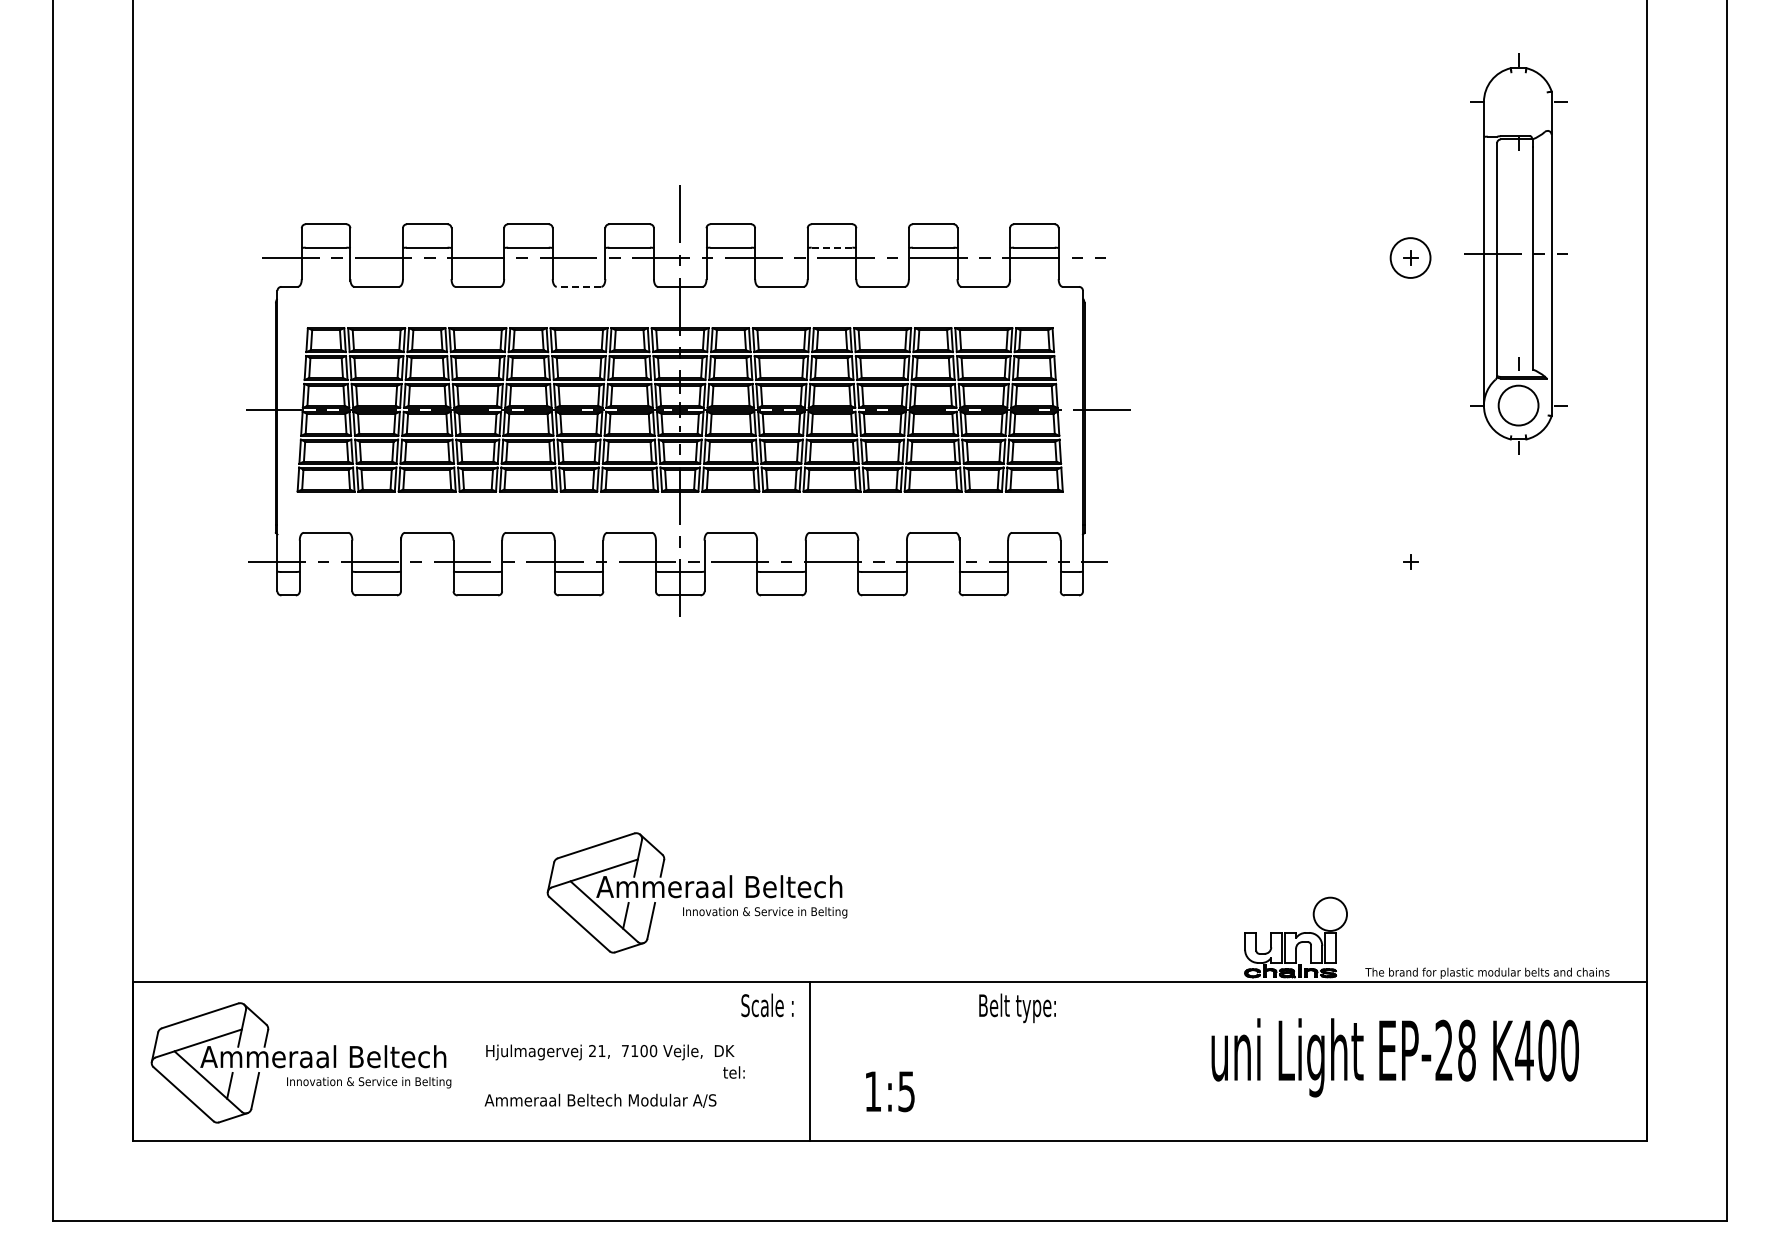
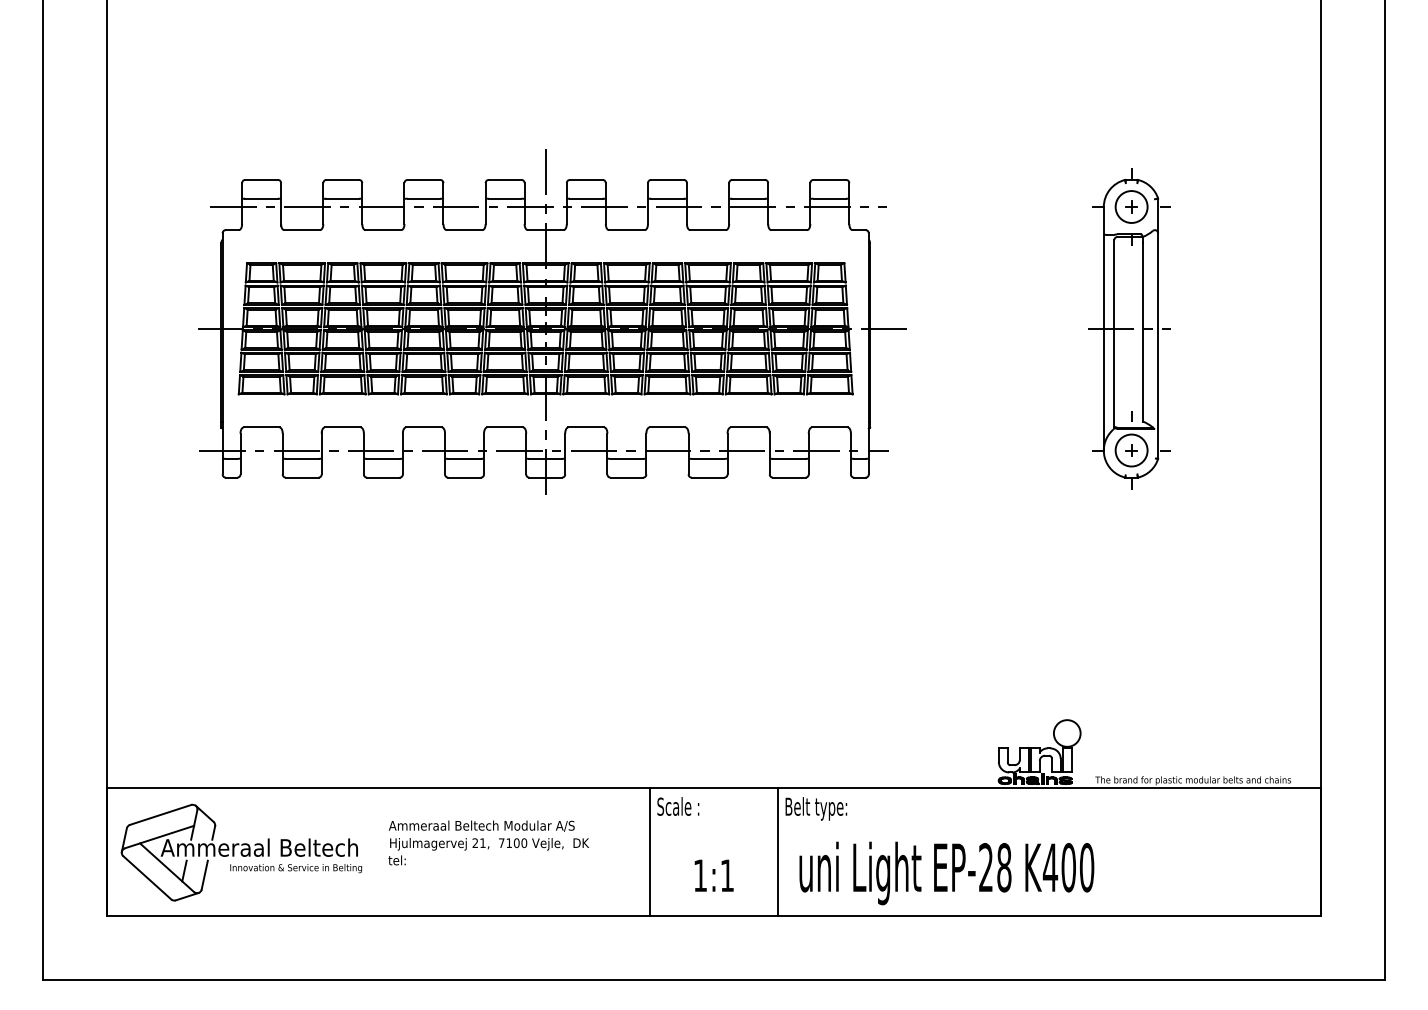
line: (832, 247) -> (667, 198), dashed -> solid
part: (1515, 253) -> (1129, 328), moved
line: (578, 286) -> (464, 229), dashed -> solid
part: (696, 892) -> (558, 715), removed
text: (767, 1005) -> (678, 806), moved
text: (1394, 1057) -> (946, 873), moved
line: (969, 1061) -> (777, 851), added
text: (733, 1072) -> (396, 860), moved
text: (906, 1091) -> (727, 875), 1:5 -> 1:1
text: (600, 1100) -> (481, 825), moved

